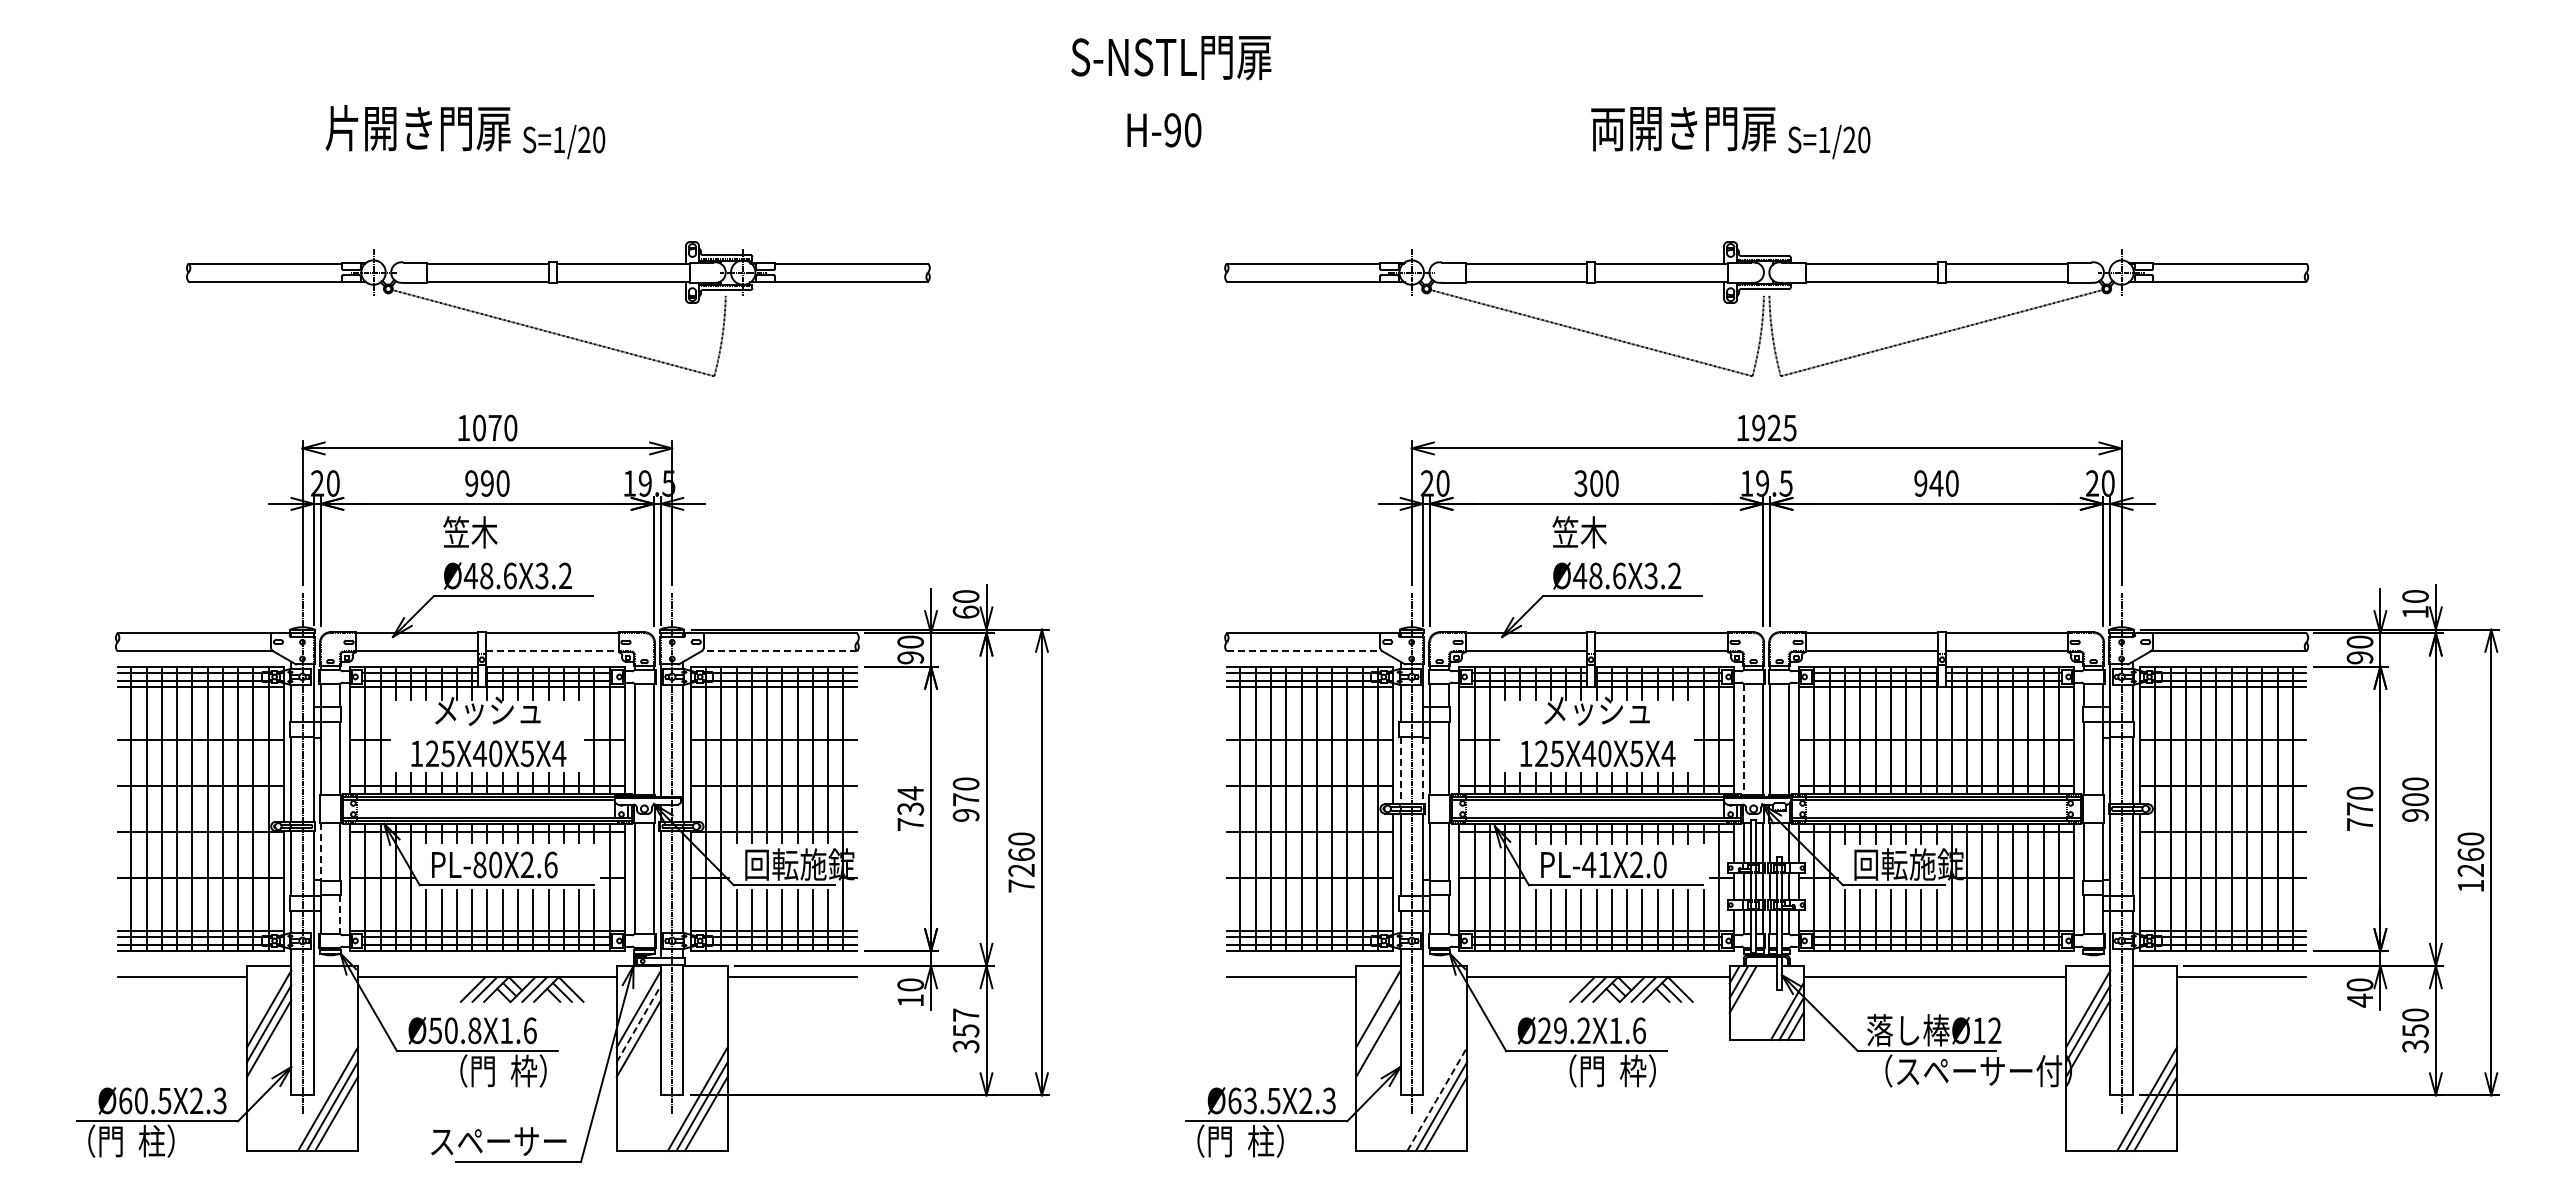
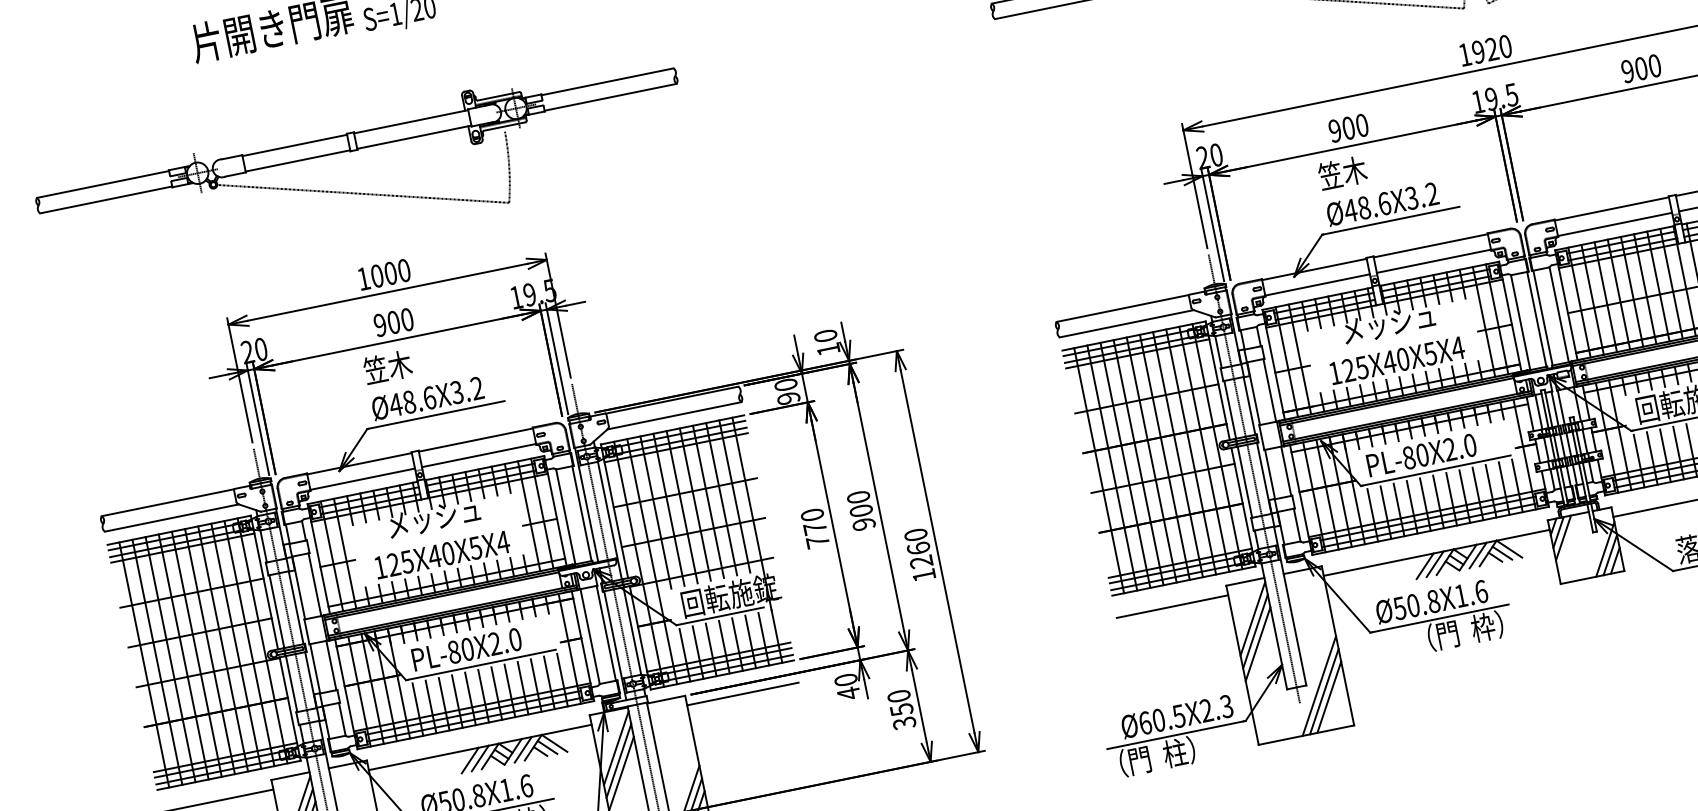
part: (551, 331) -> (361, 192), moved
text: (494, 427) -> (390, 273), 1070 -> 1000
text: (1789, 427) -> (1504, 46), 1925 -> 1920
text: (487, 483) -> (393, 322), 990 -> 900
text: (1580, 483) -> (1334, 131), 300 -> 900
text: (1936, 483) -> (1641, 68), 940 -> 900
text: (965, 611) -> (827, 348), 60 -> 10
line: (552, 651) -> (479, 455), dashed -> solid
line: (779, 651) -> (674, 415), dashed -> solid
line: (1304, 651) -> (1126, 323), dashed -> solid
line: (1744, 739) -> (1520, 322), dashed -> solid
line: (1400, 770) -> (1230, 409), dashed -> solid
line: (1422, 770) -> (1249, 405), dashed -> solid
text: (965, 799) -> (860, 510), 970 -> 900
text: (910, 800) -> (813, 521), 734 -> 770
line: (321, 852) -> (315, 669), dashed -> solid
text: (550, 864) -> (514, 639), PL-80X2.6 -> PL-80X2.0
text: (1596, 864) -> (1415, 456), PL-41X2.0 -> PL-80X2.0
text: (1021, 885) -> (924, 574), 7260 -> 1260
line: (339, 914) -> (342, 719), dashed -> solid
text: (910, 1000) -> (848, 693), 10 -> 40
text: (965, 1014) -> (898, 695), 357 -> 350
line: (639, 1023) -> (619, 760), dashed -> solid
line: (1378, 1023) -> (1255, 631), added
text: (1564, 1030) -> (1416, 604), Ø29.2X1.6 -> Ø50.8X1.6
line: (1437, 1099) -> (1319, 686), dashed -> solid
text: (1249, 1100) -> (1157, 720), Ø63.5X2.3 -> Ø60.5X2.3

